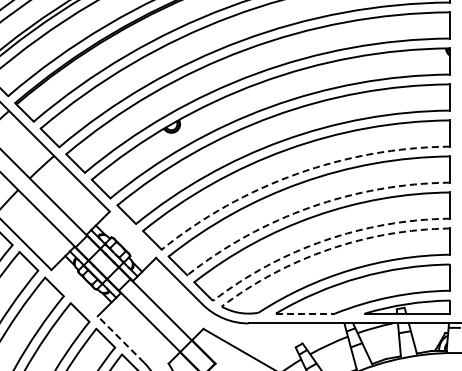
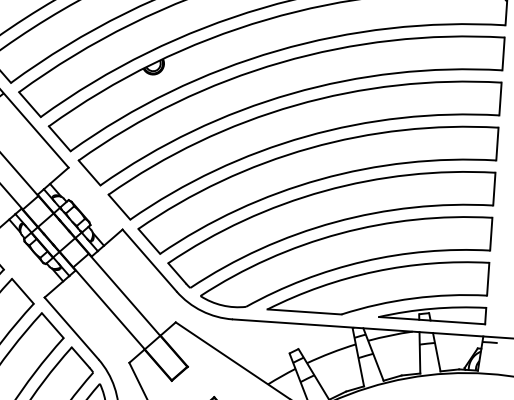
arc: (297, 173) -> (306, 136), dashed -> solid
arc: (310, 207) -> (319, 179), dashed -> solid
arc: (324, 240) -> (334, 222), dashed -> solid
arc: (329, 249) -> (340, 233), dashed -> solid
line: (305, 313) -> (304, 311), dashed -> solid
line: (120, 339) -> (71, 328), dashed -> solid

